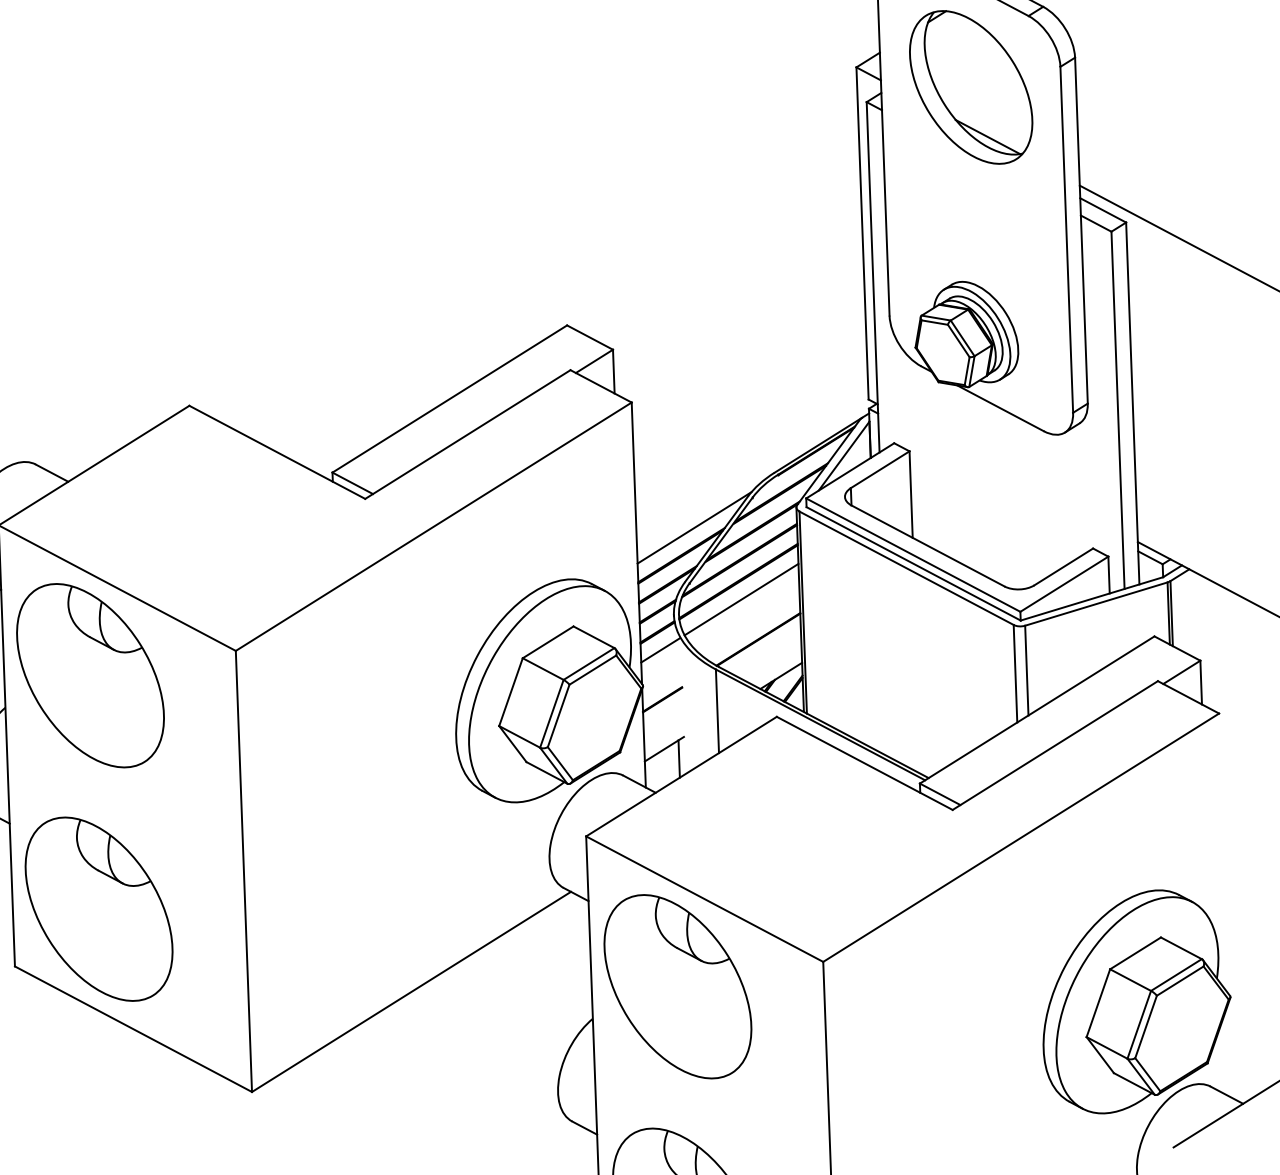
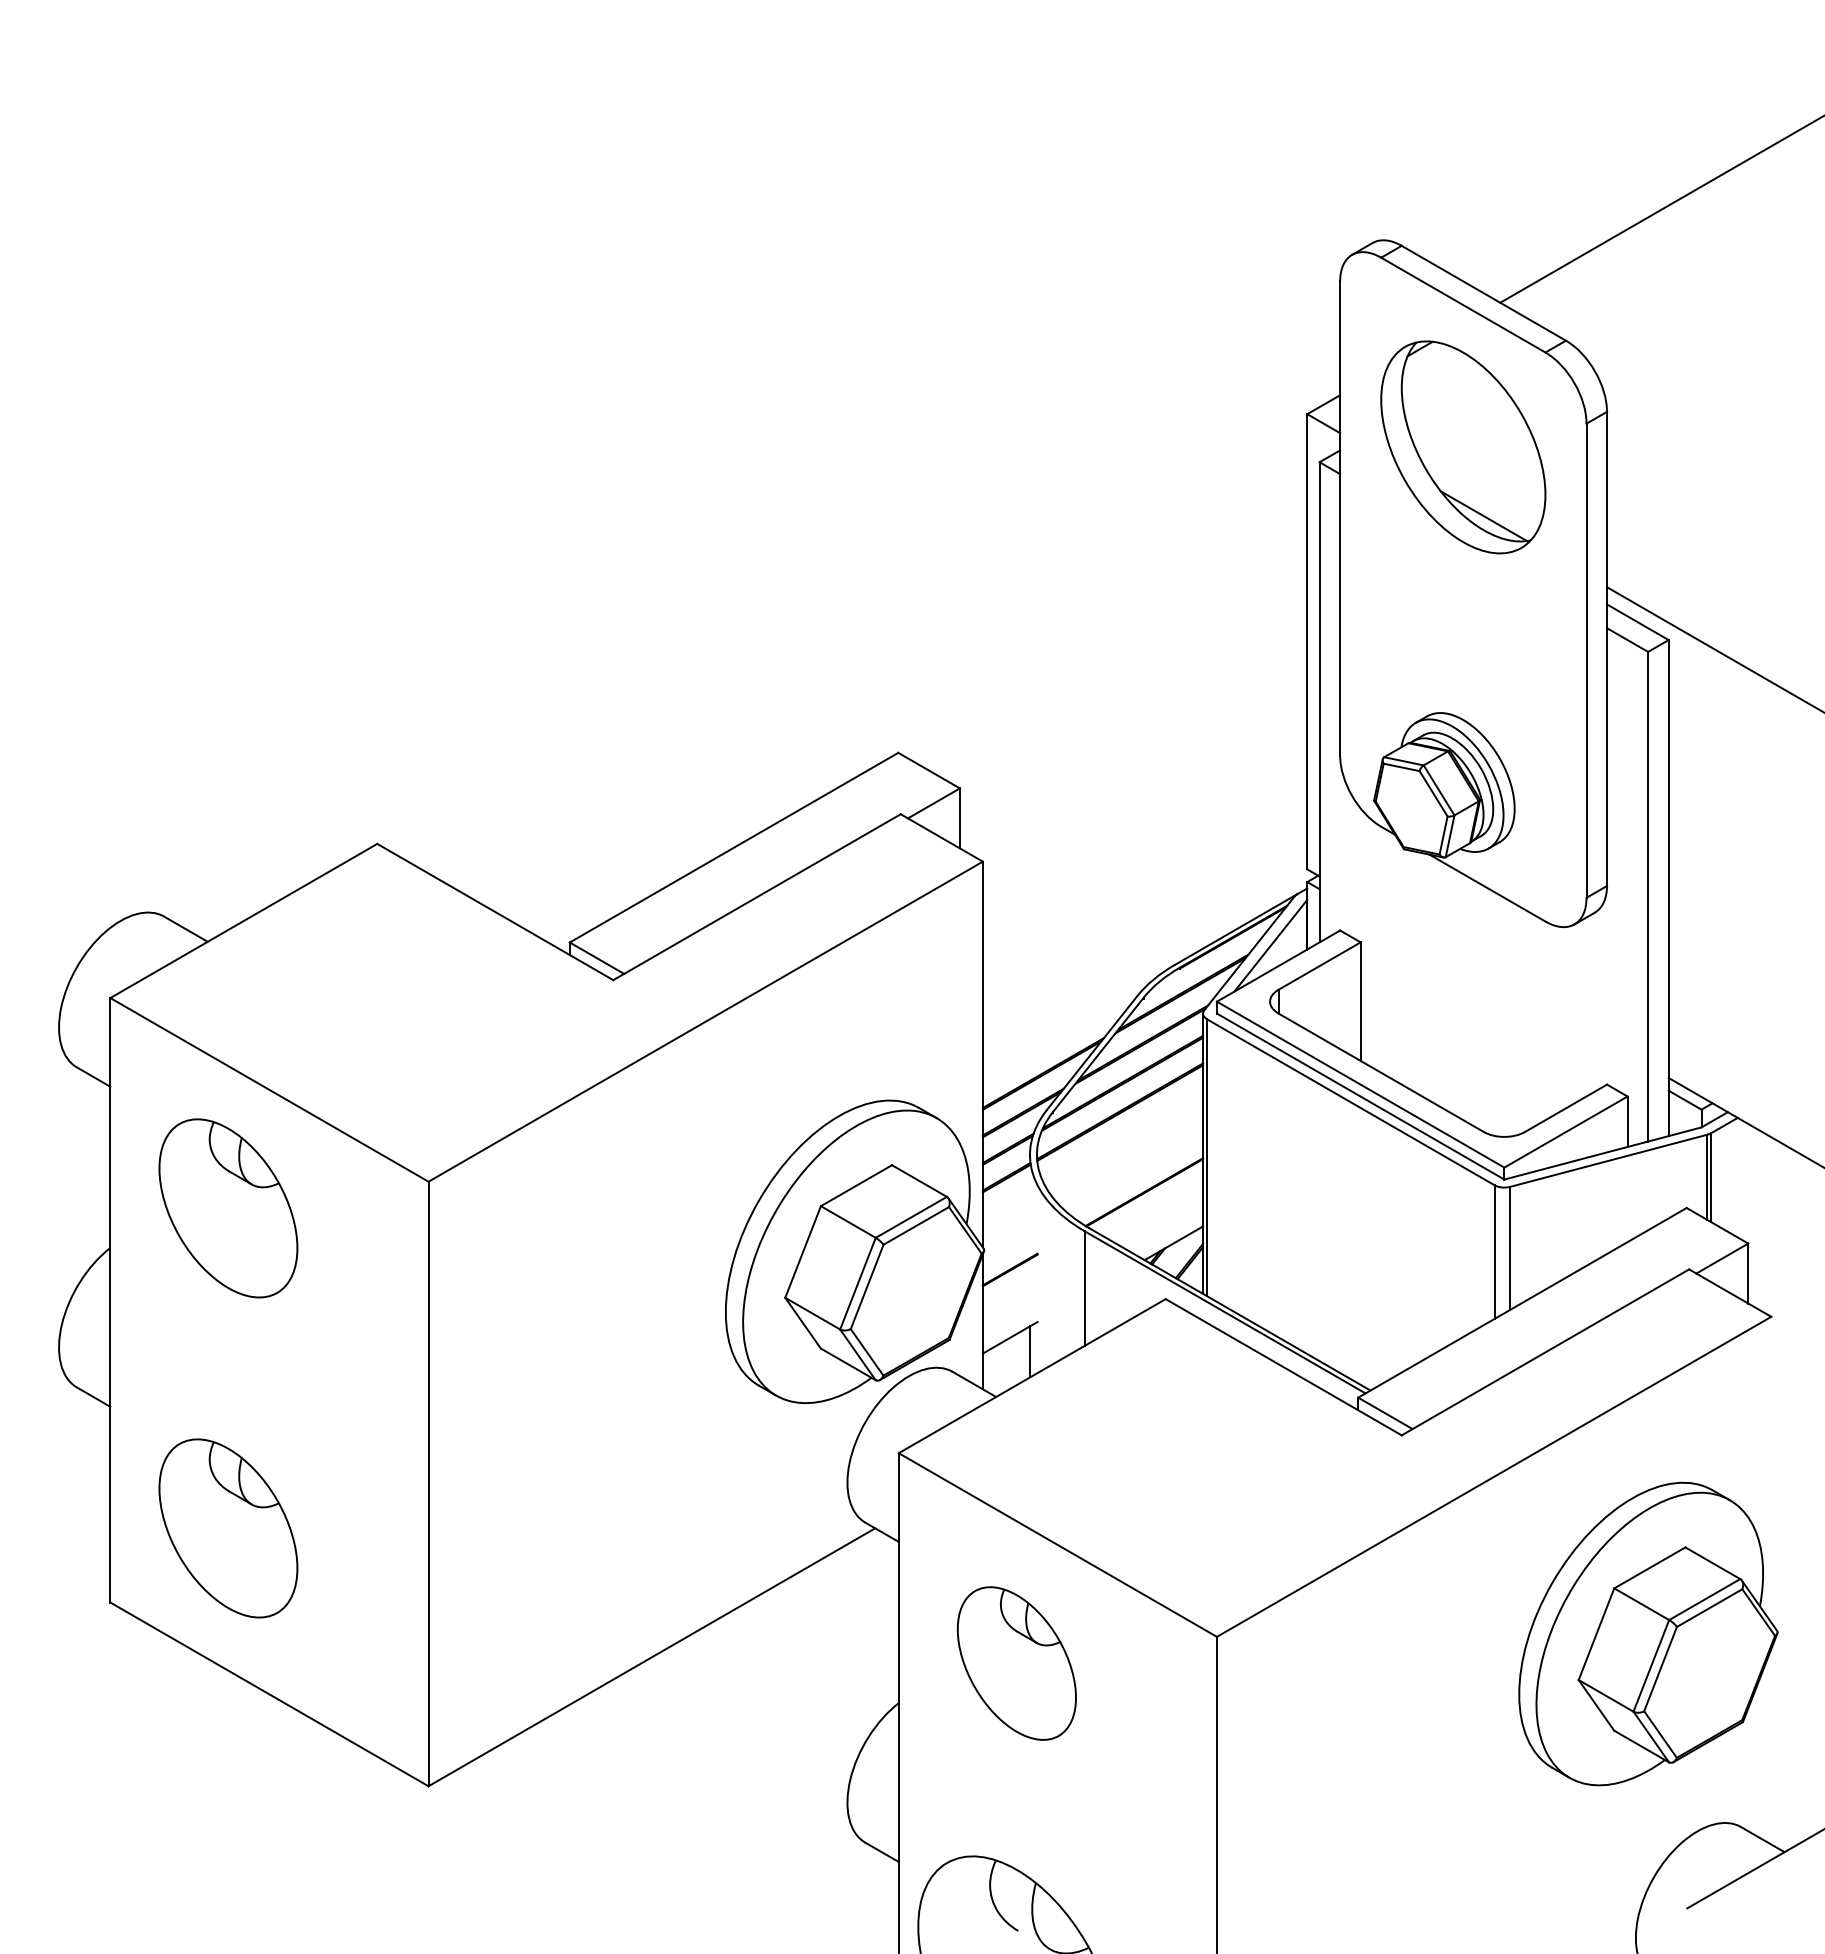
line: (694, 527) -> (1062, 1036), removed
line: (741, 599) -> (1123, 1136), removed
line: (660, 649) -> (1009, 1201), removed
part: (90, 675) -> (228, 1208), size x0.7
part: (99, 909) -> (228, 1528), size x0.7
part: (677, 986) -> (1016, 1663), size x0.6
part: (1136, 1001) -> (1648, 1633), moved

